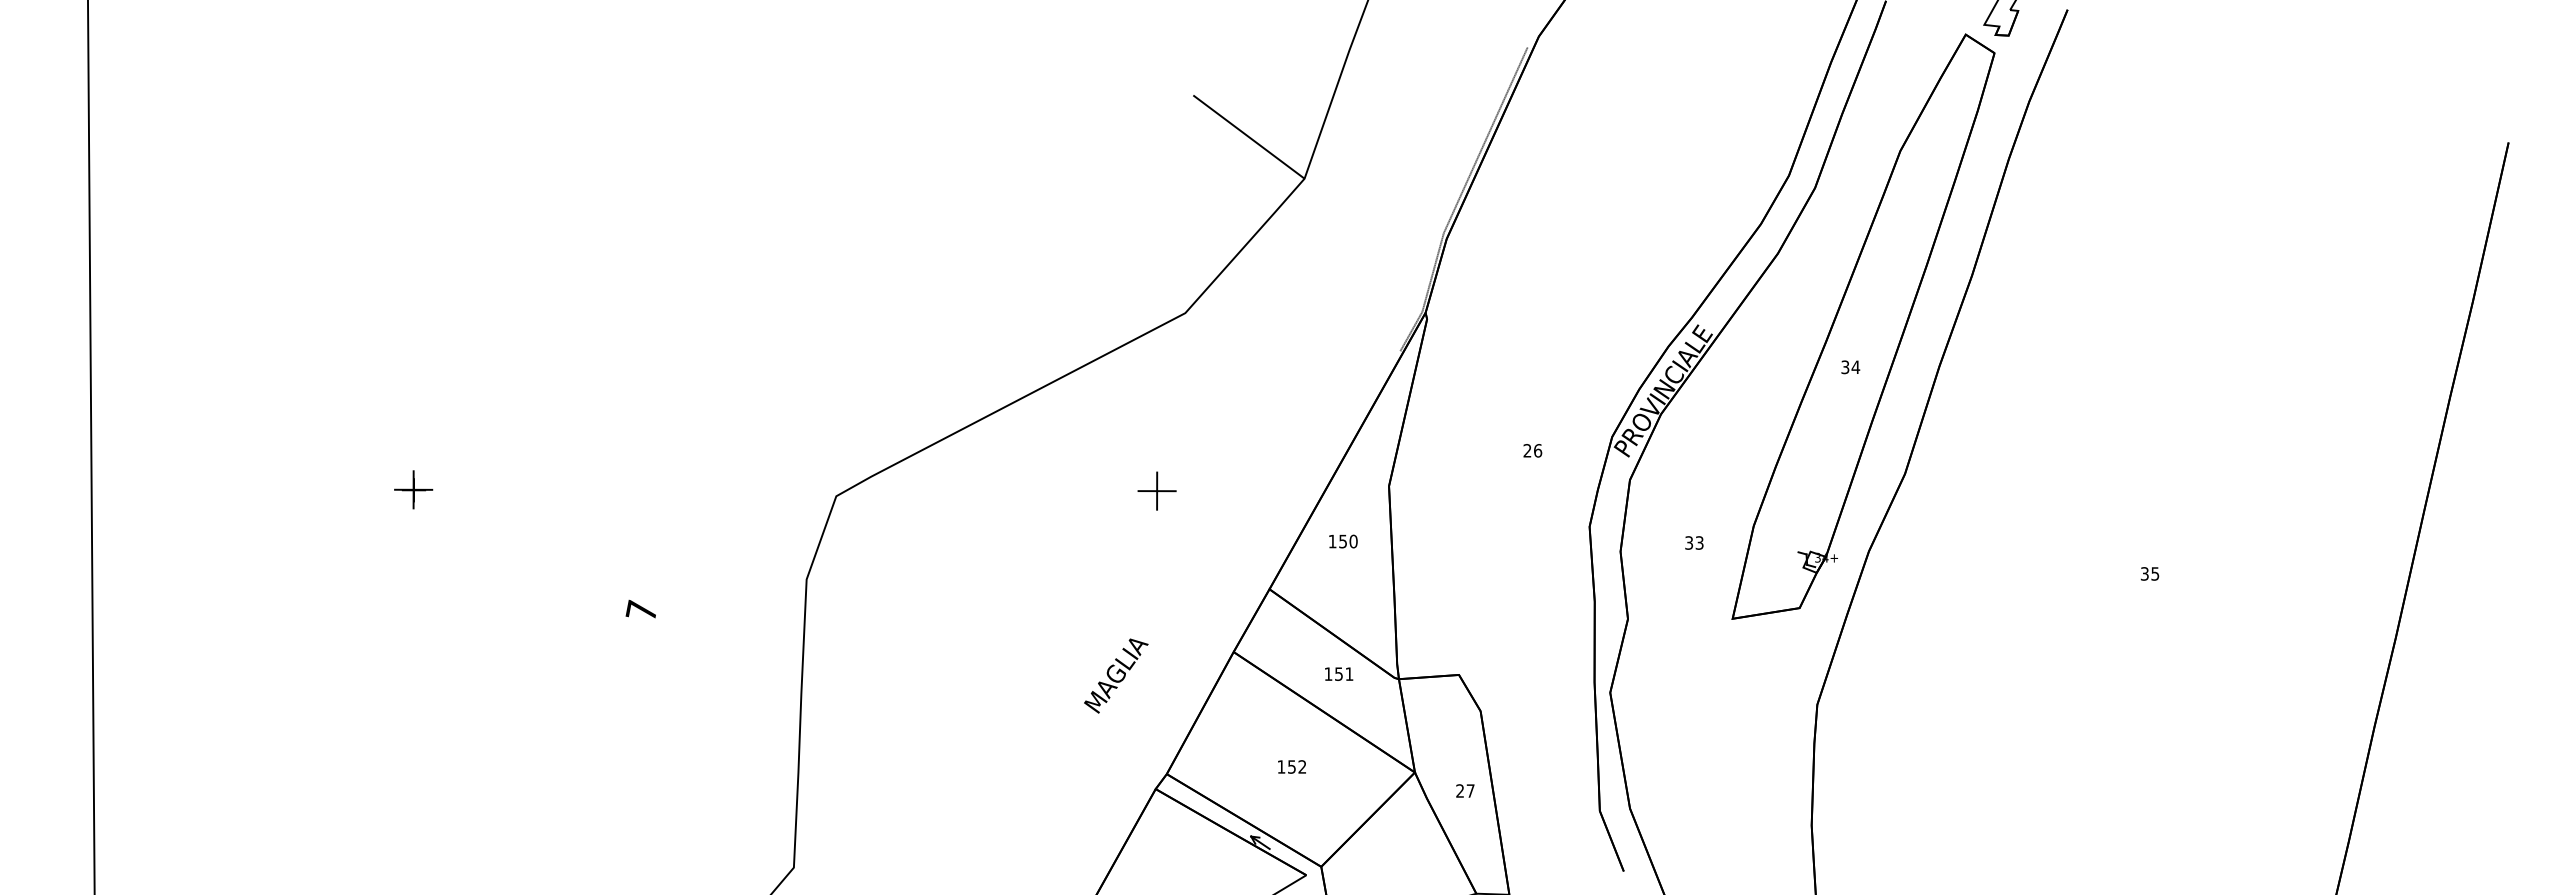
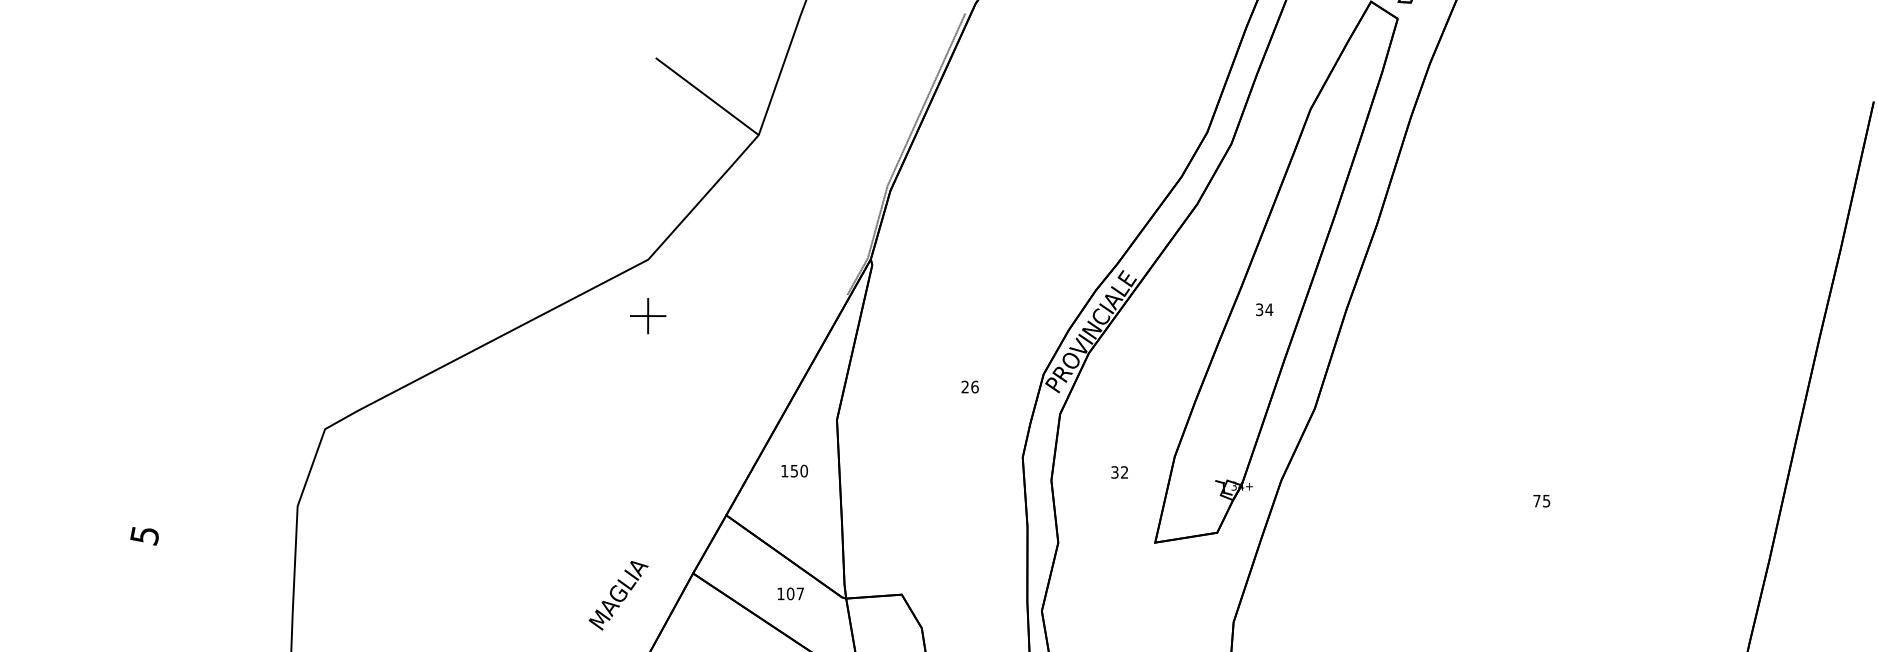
part: (1156, 490) -> (647, 315), moved
text: (1699, 542) -> (1124, 472), 33 -> 32
text: (2144, 573) -> (1536, 500), 35 -> 75
text: (640, 610) -> (143, 534), 7 -> 5
text: (1343, 673) -> (794, 593), 151 -> 107
text: (1116, 675) -> (618, 595), moved

